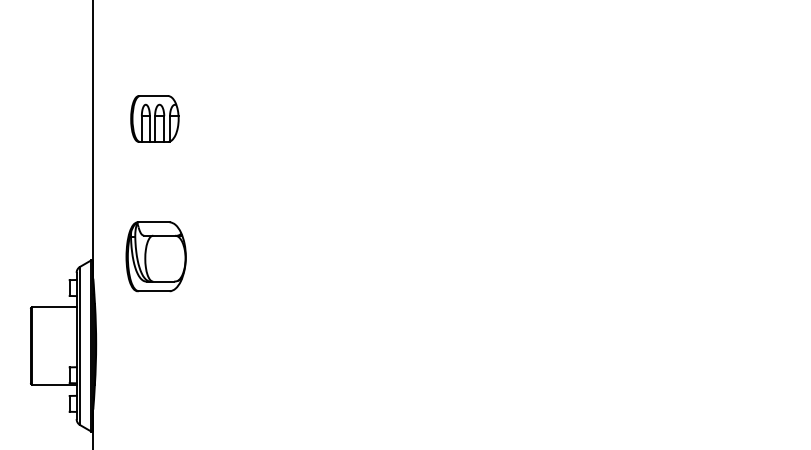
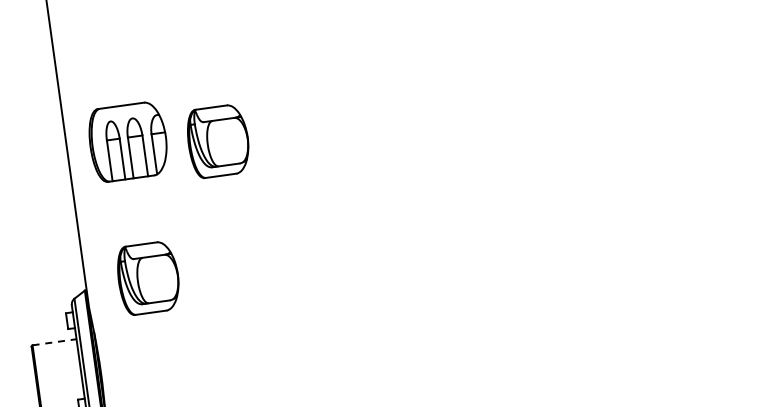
part: (154, 118) -> (127, 141), size x1.6
part: (243, 130) -> (217, 141), added
line: (54, 307) -> (54, 342), solid -> dashed

